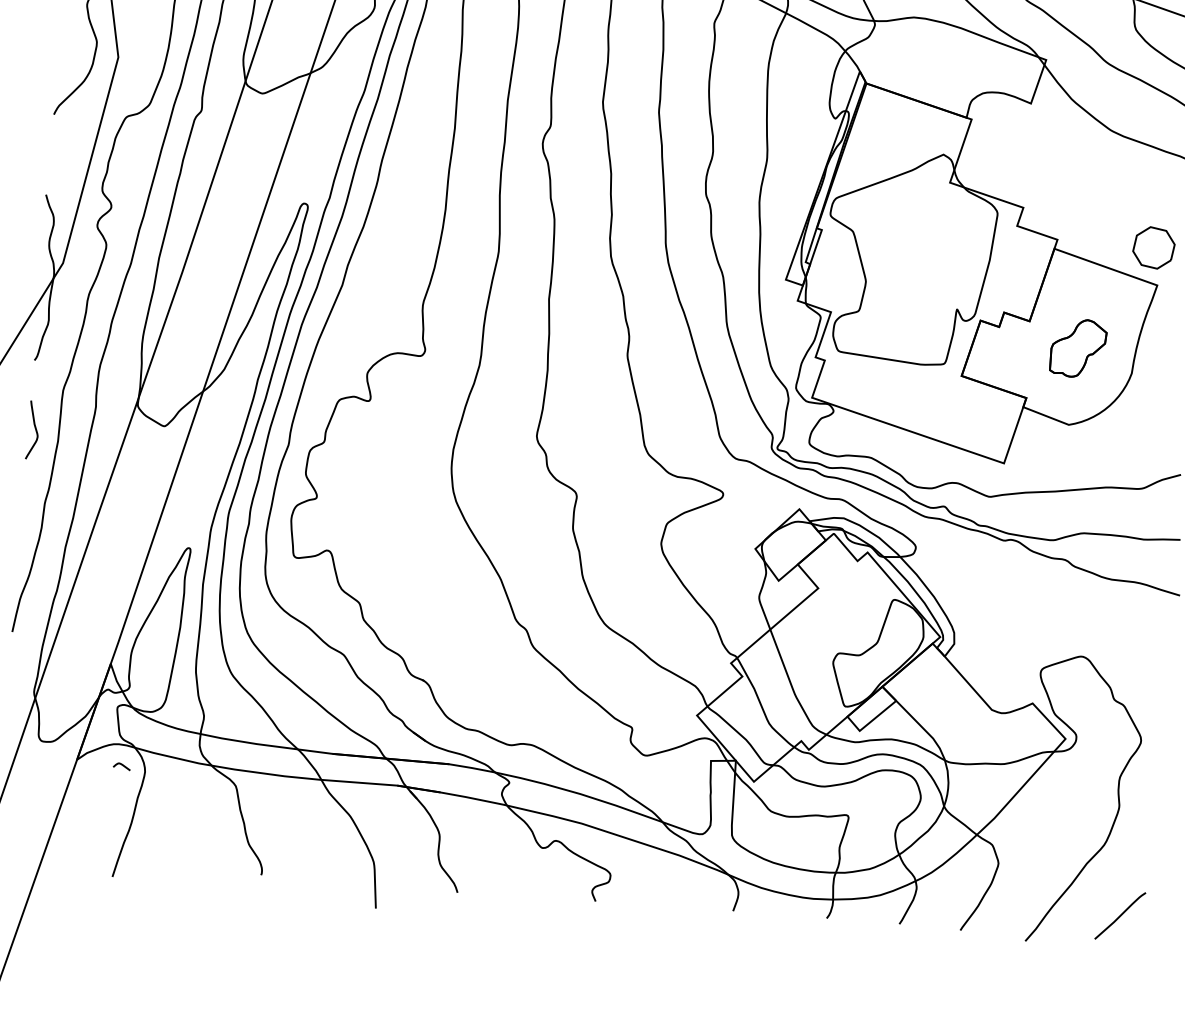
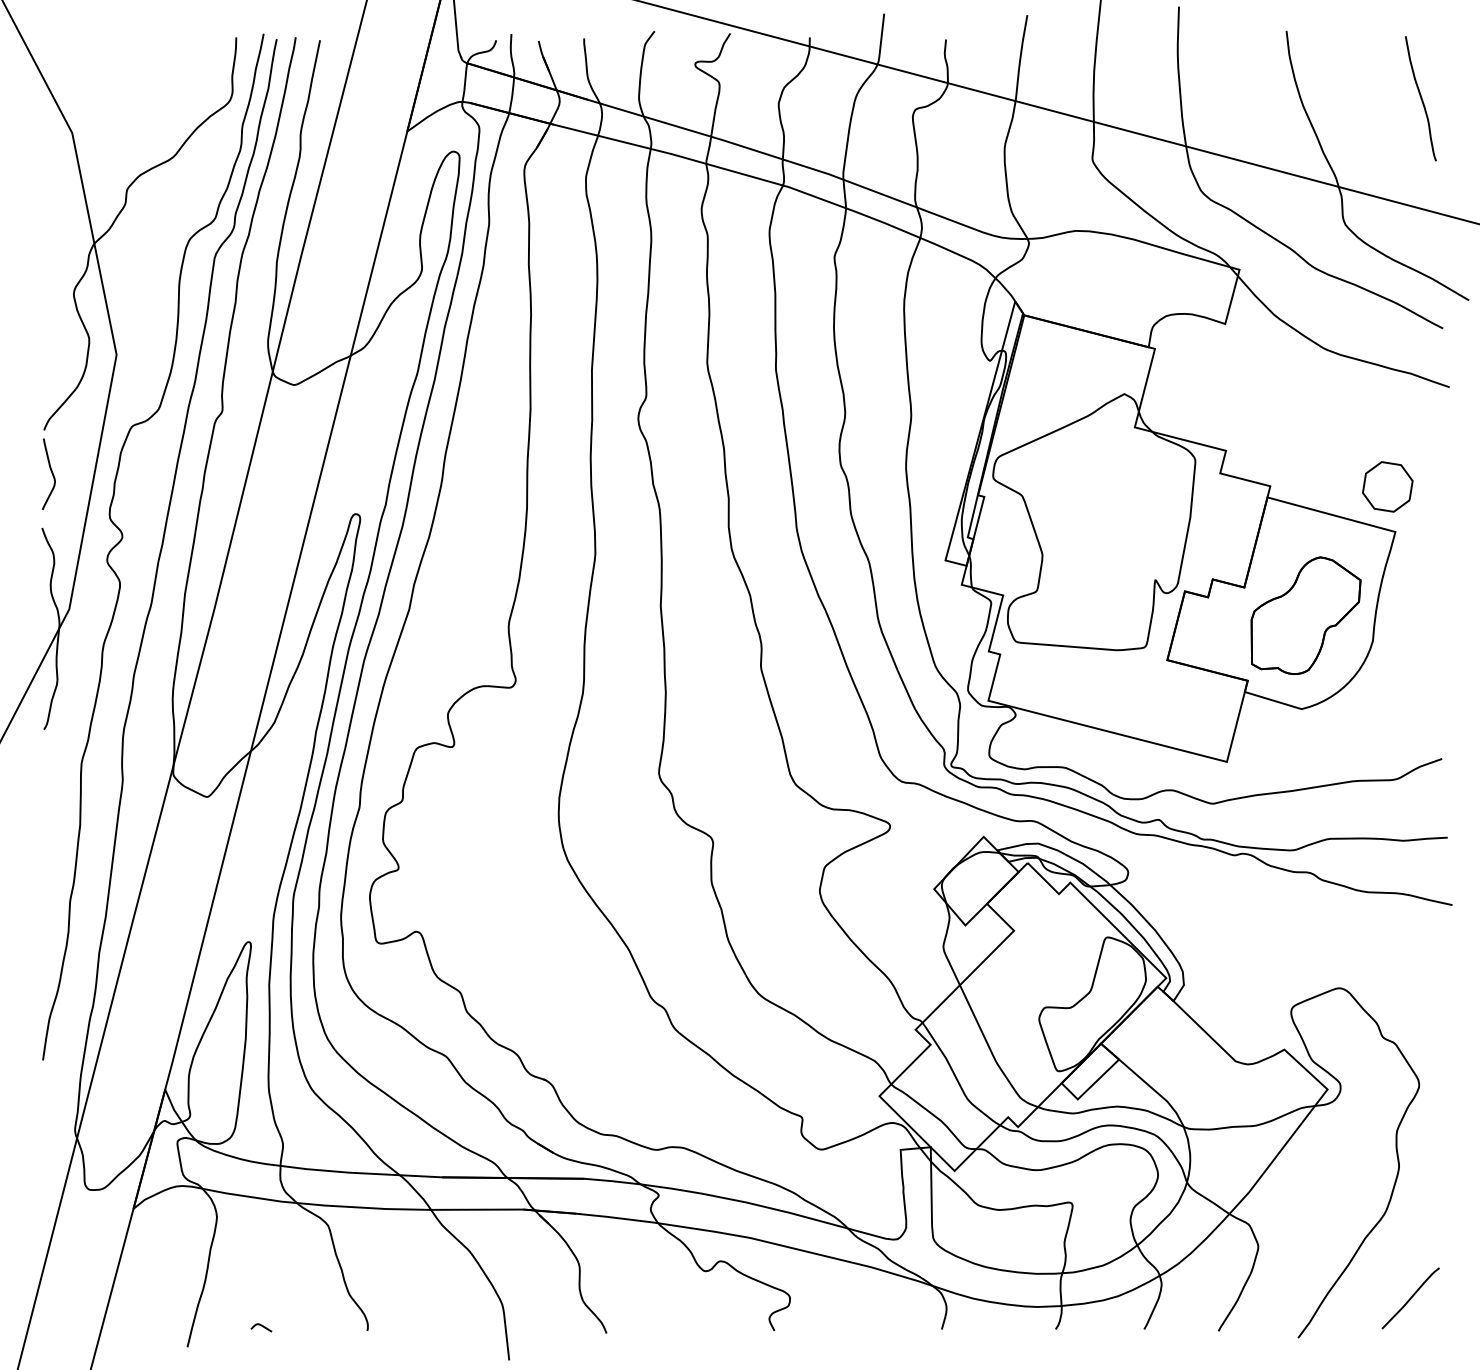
part: (1078, 348) -> (1305, 615), size x1.67
curve: (35, 429) -> (51, 473), moved
curve: (122, 765) -> (261, 1326), moved

